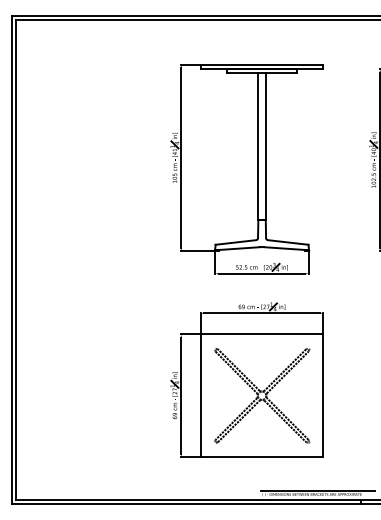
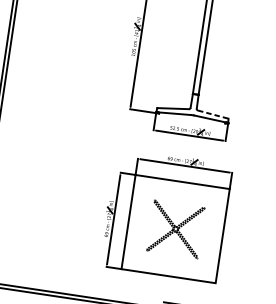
line: (288, 242) -> (213, 114), solid -> dashed
part: (262, 395) -> (176, 228), size x0.7

